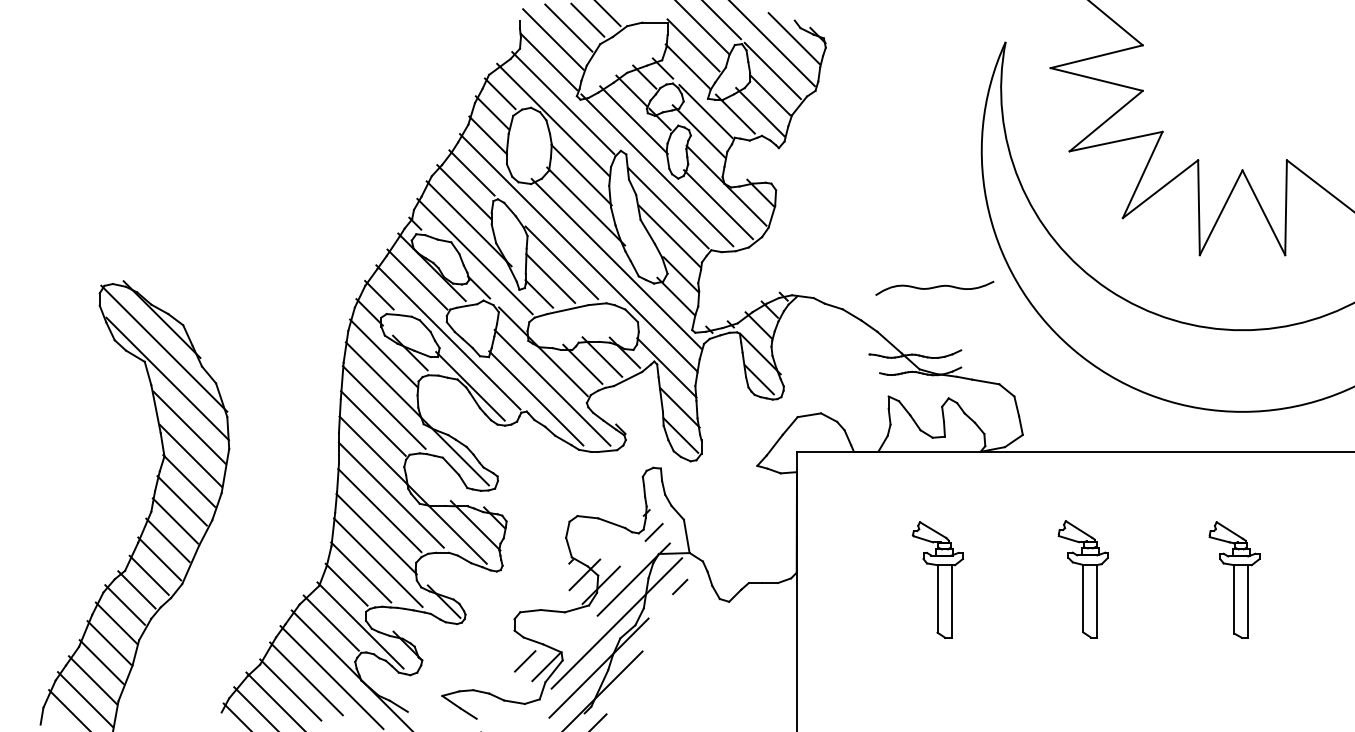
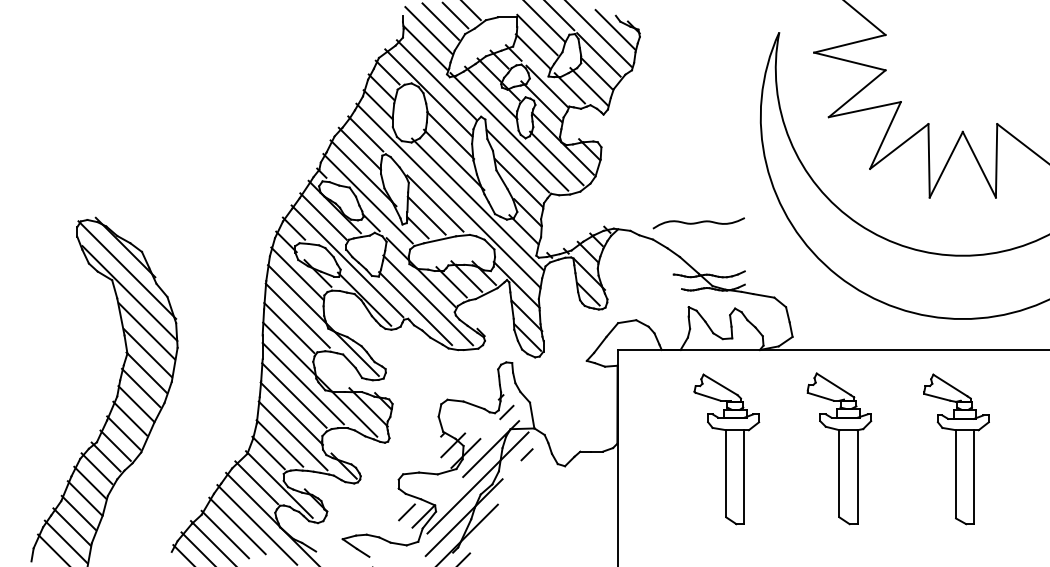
curve: (934, 287) -> (698, 222), moved
part: (937, 579) -> (726, 448), size x1.67
part: (1083, 579) -> (839, 448), size x1.67
part: (1234, 579) -> (956, 448), size x1.67

